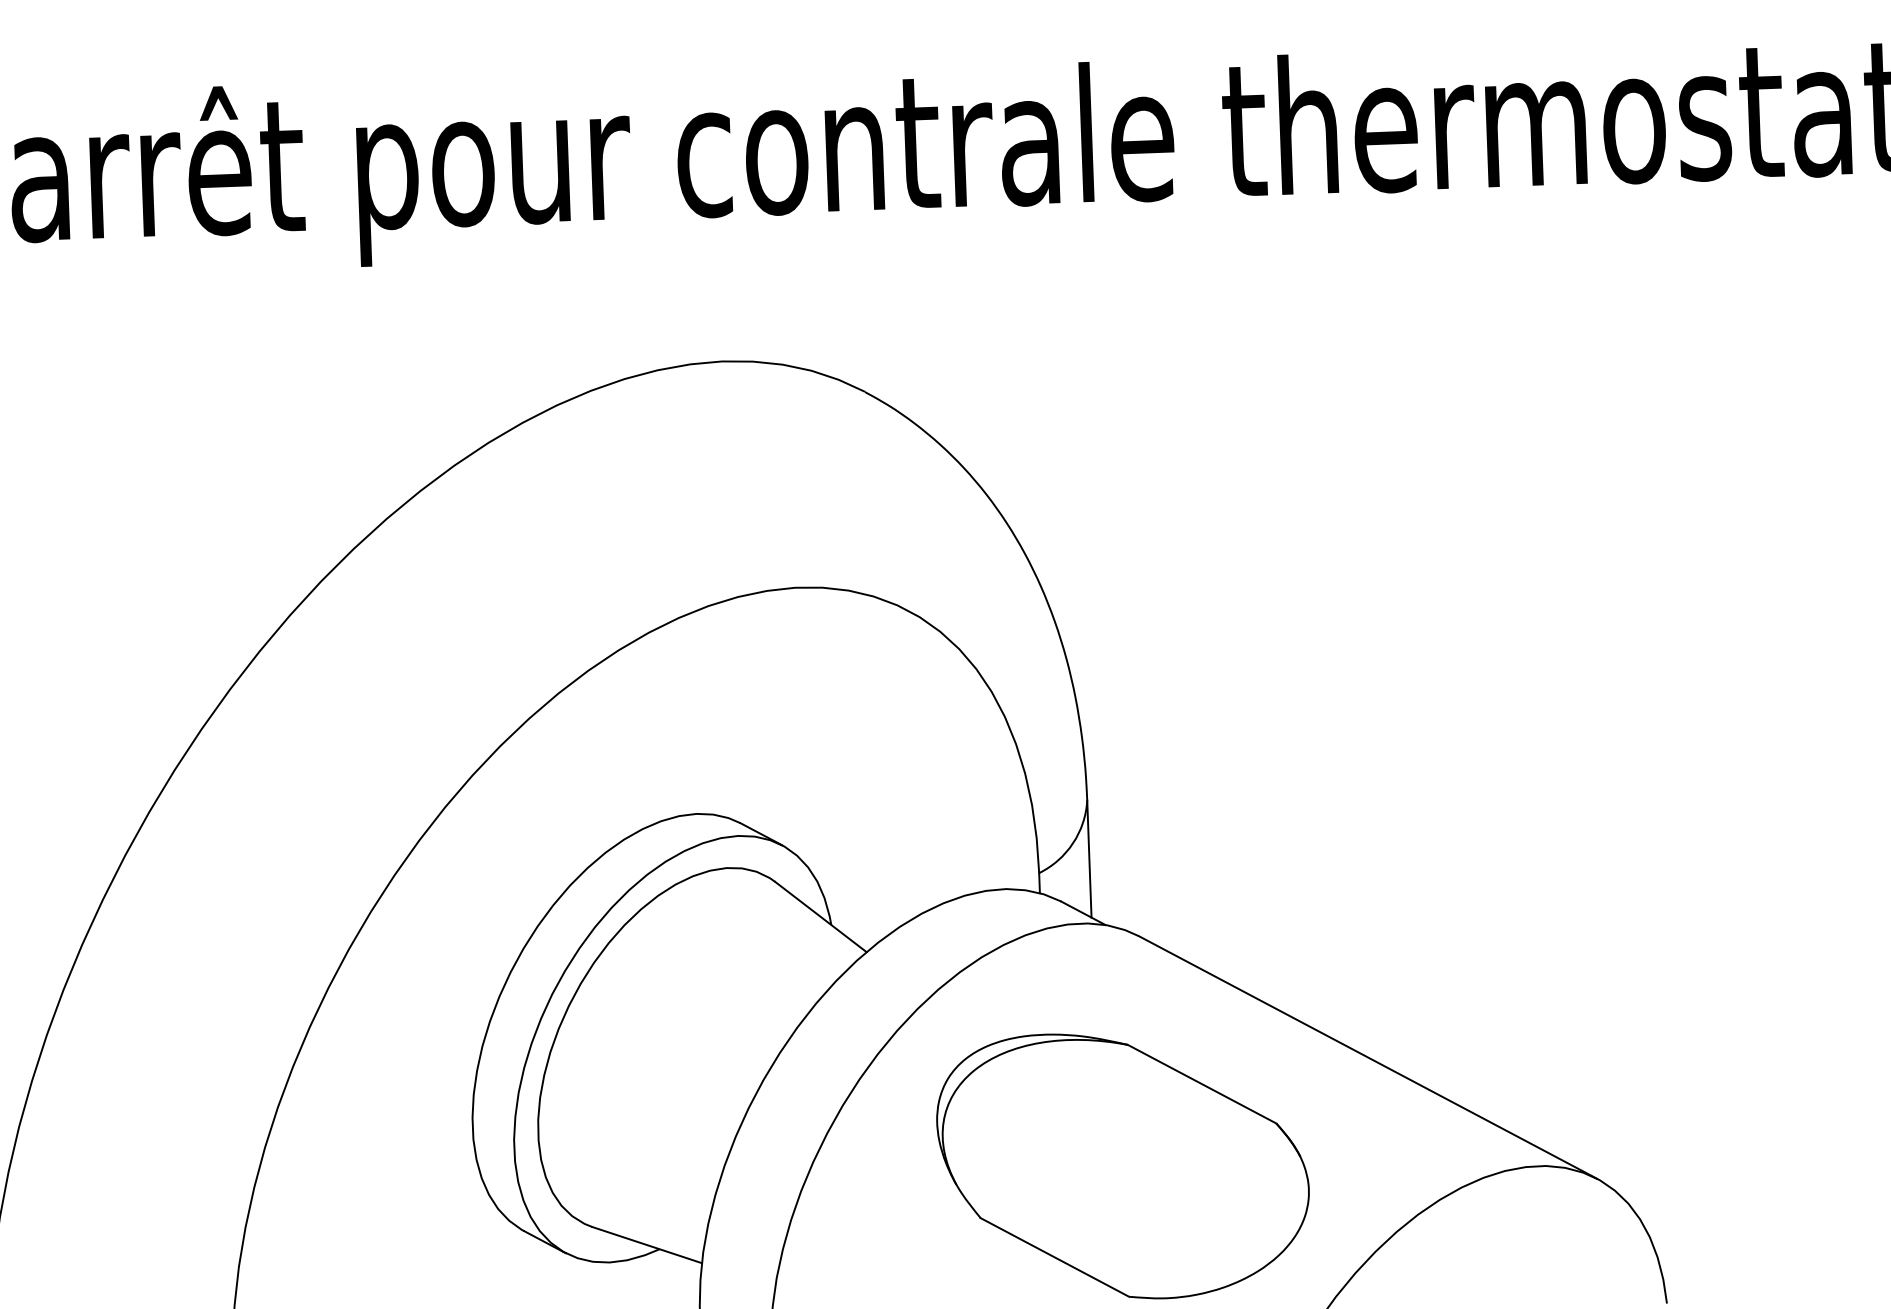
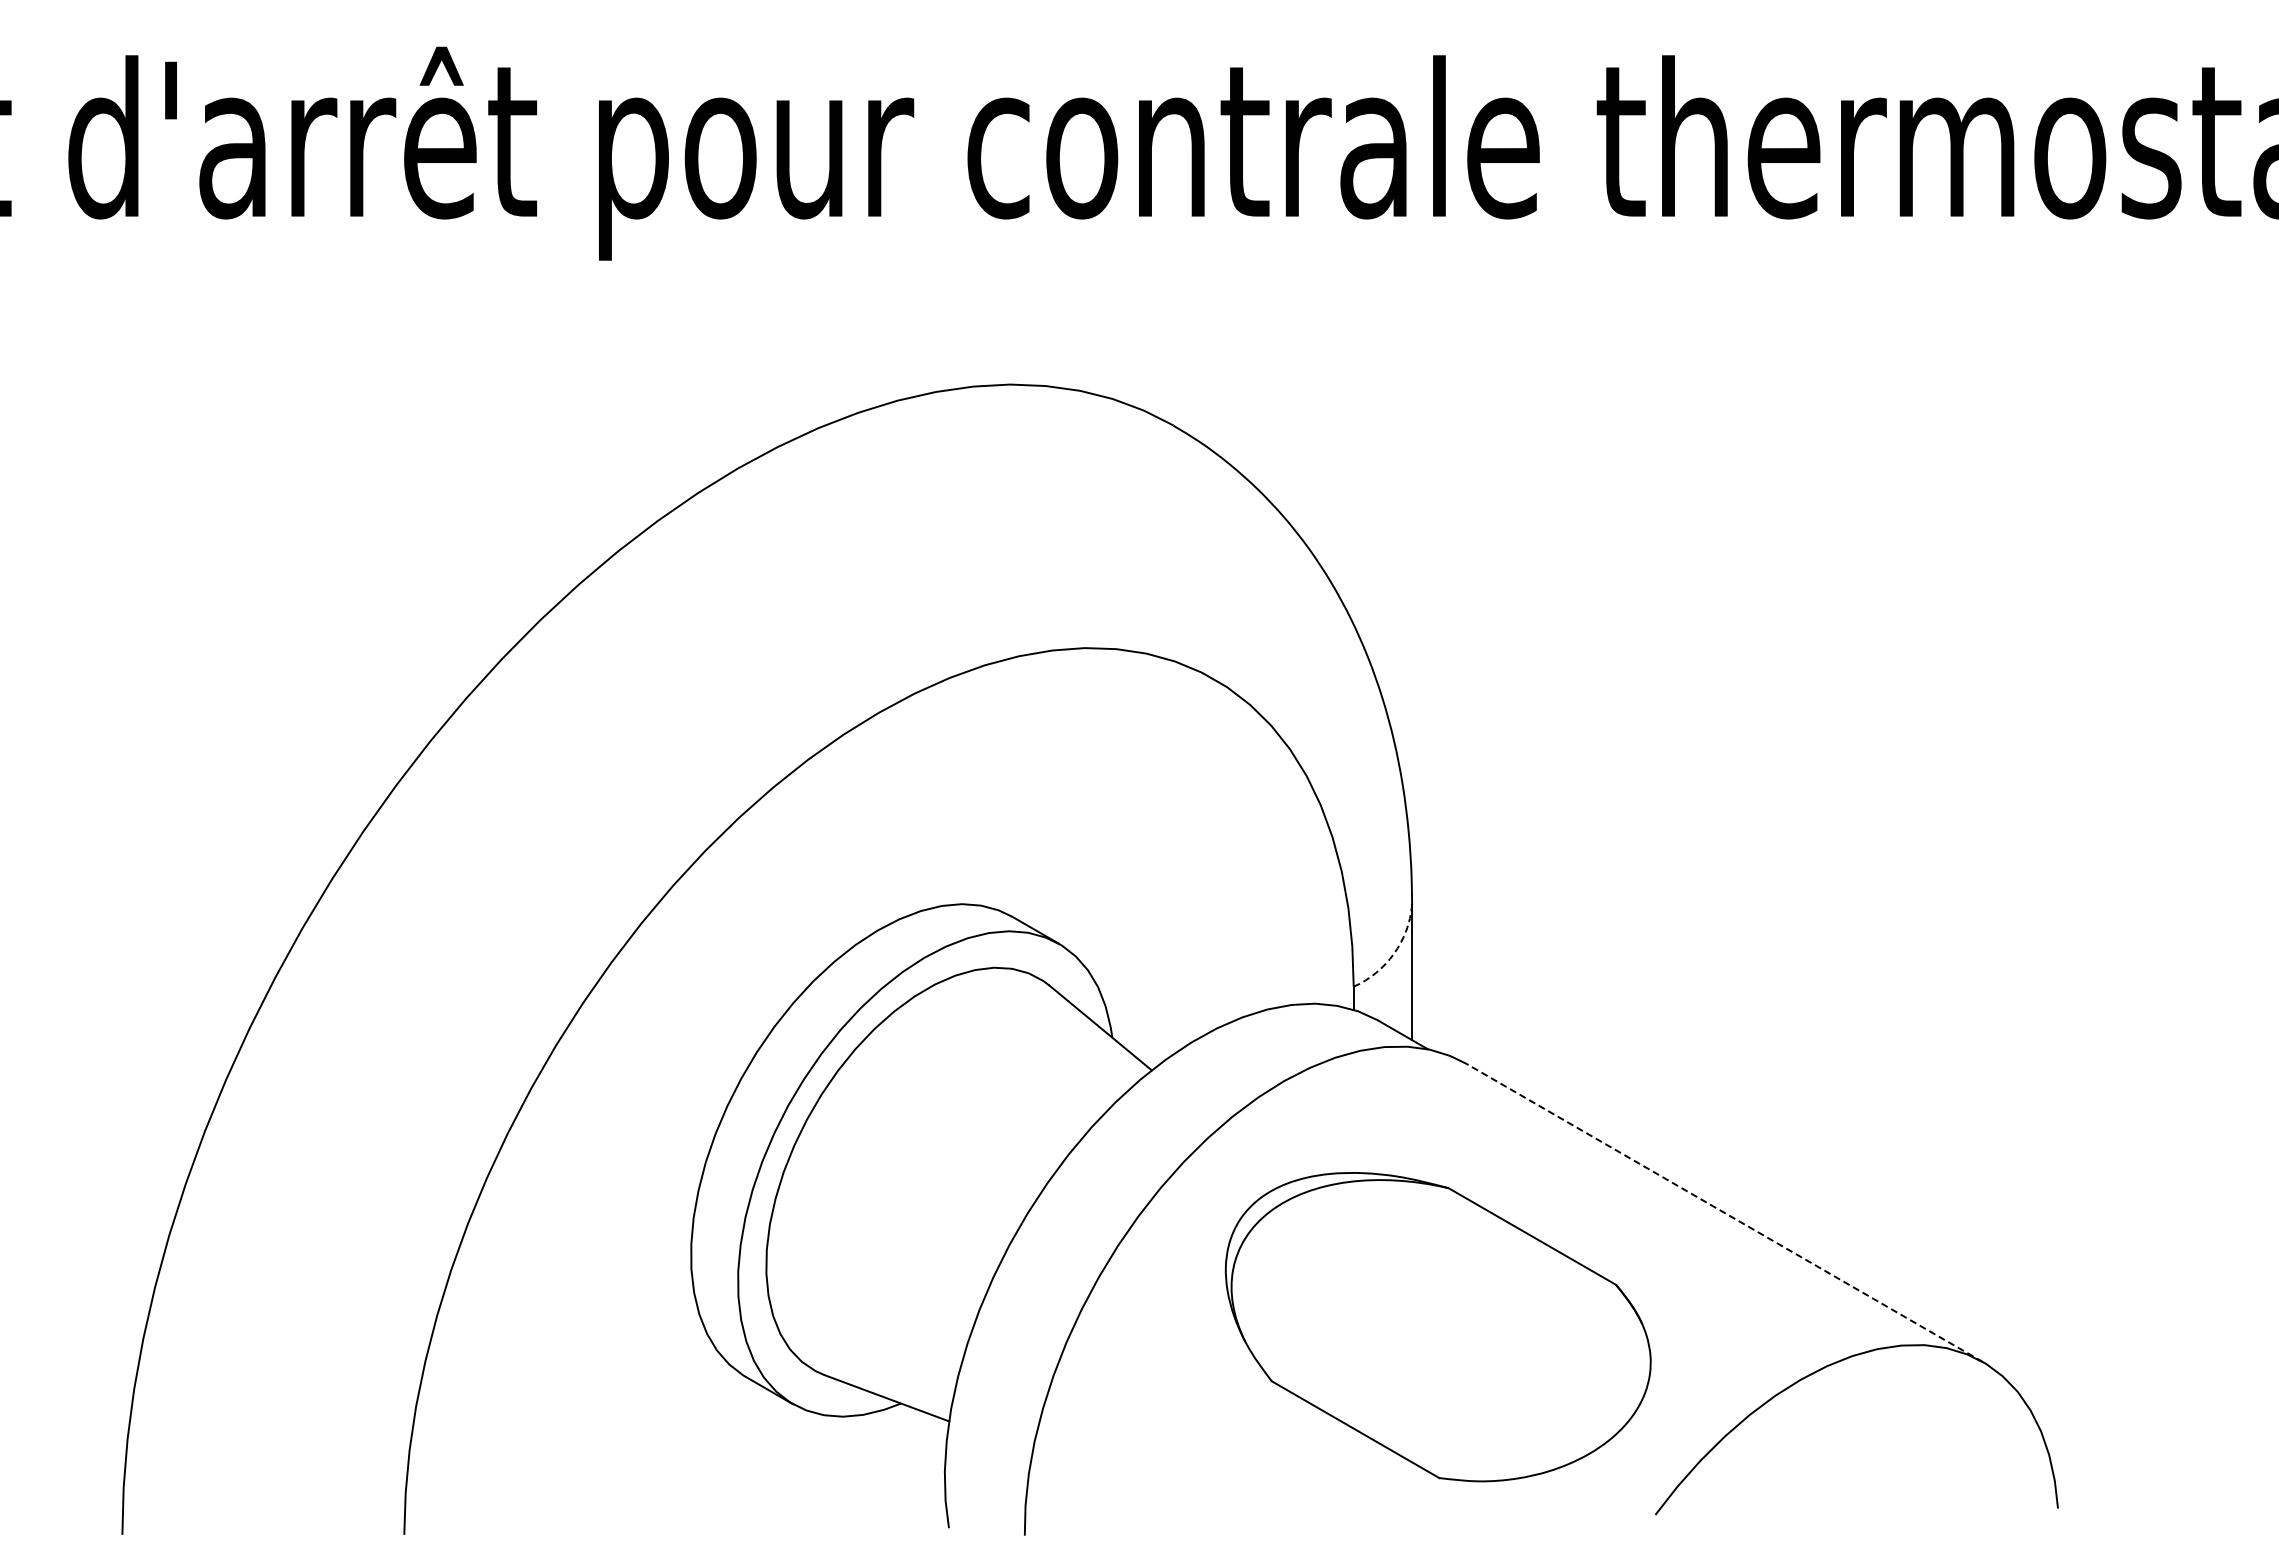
arc: (1072, 843) -> (1393, 953), solid -> dashed
line: (1368, 1057) -> (1724, 1212), solid -> dashed

